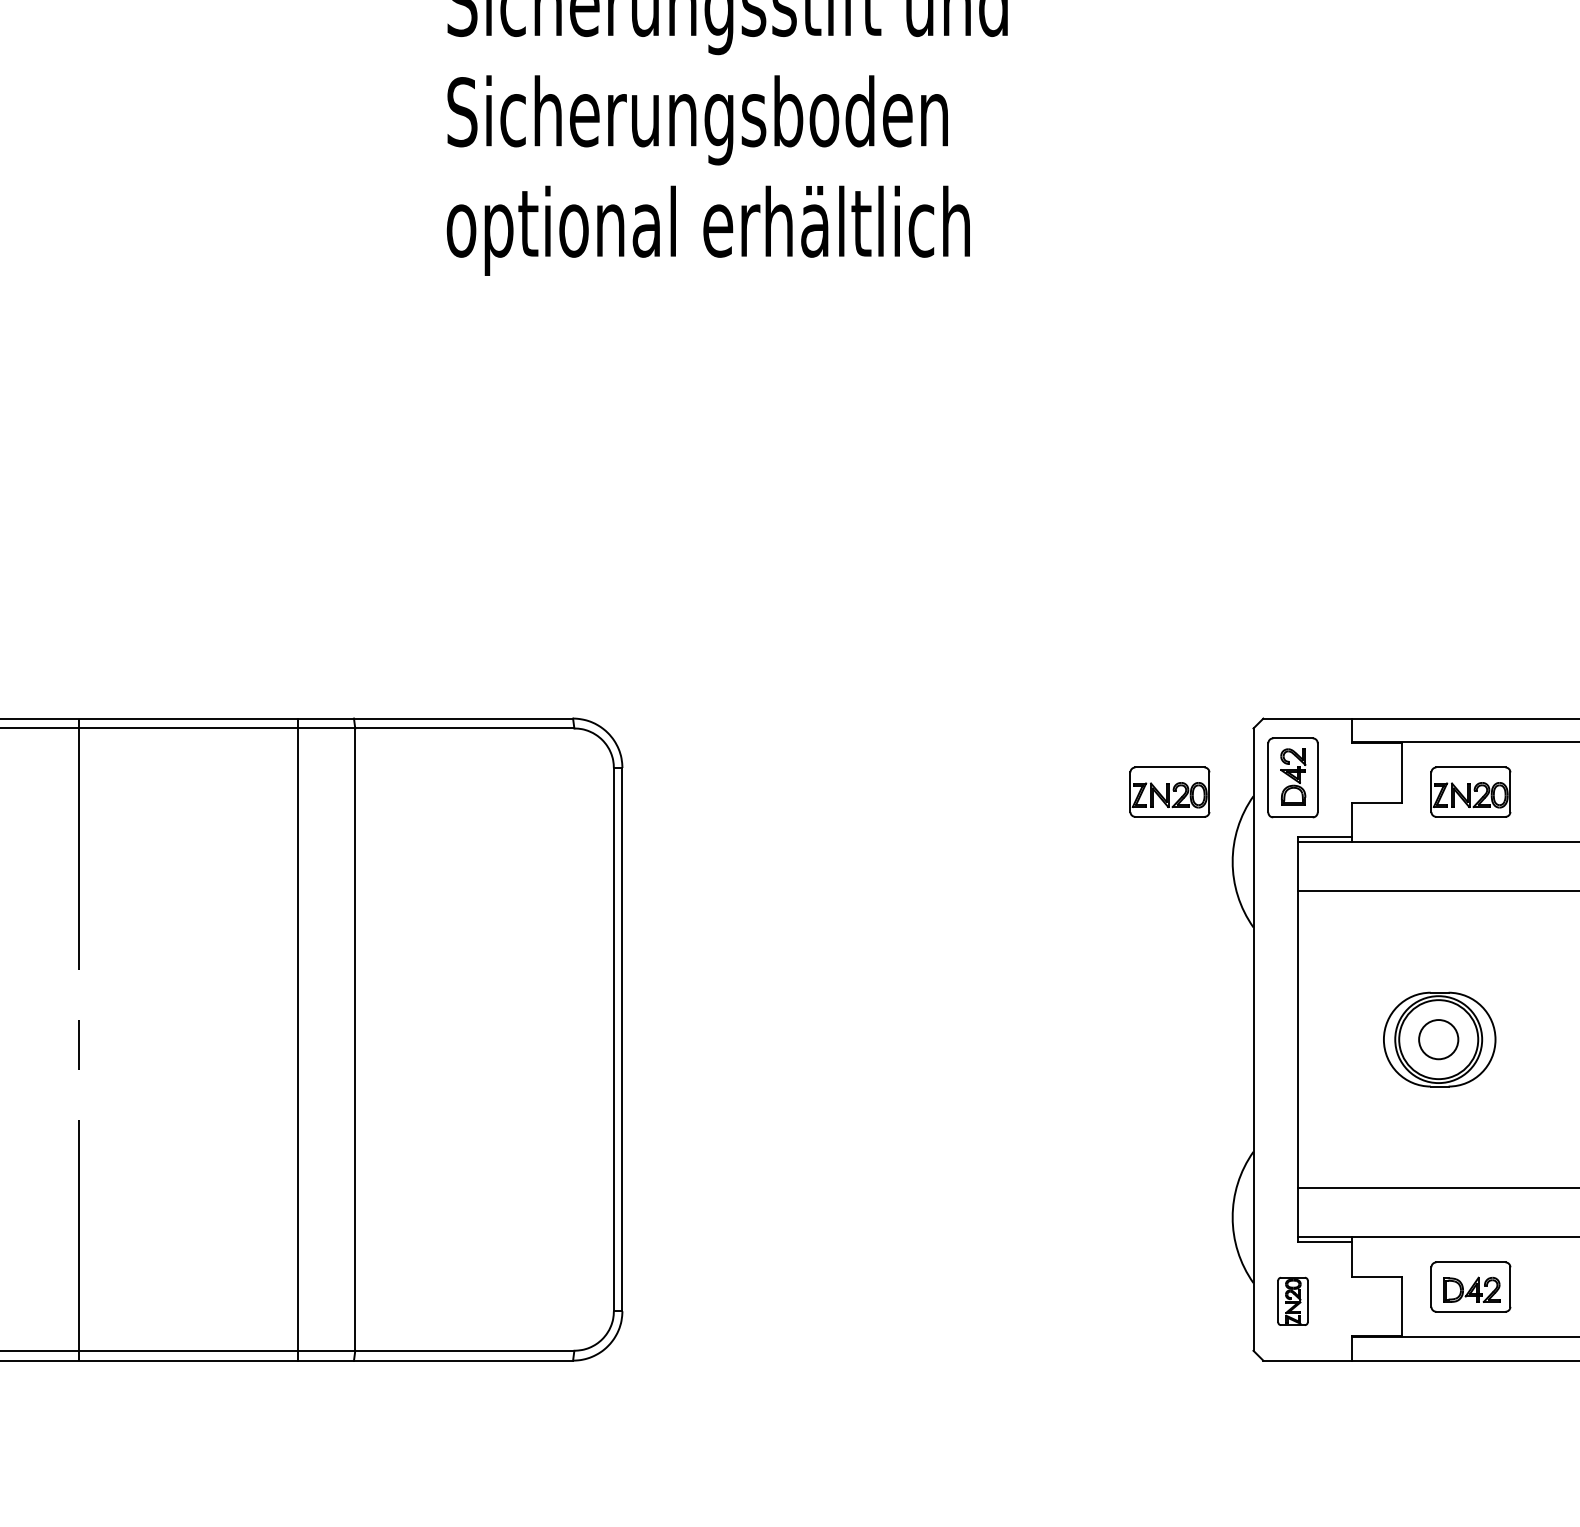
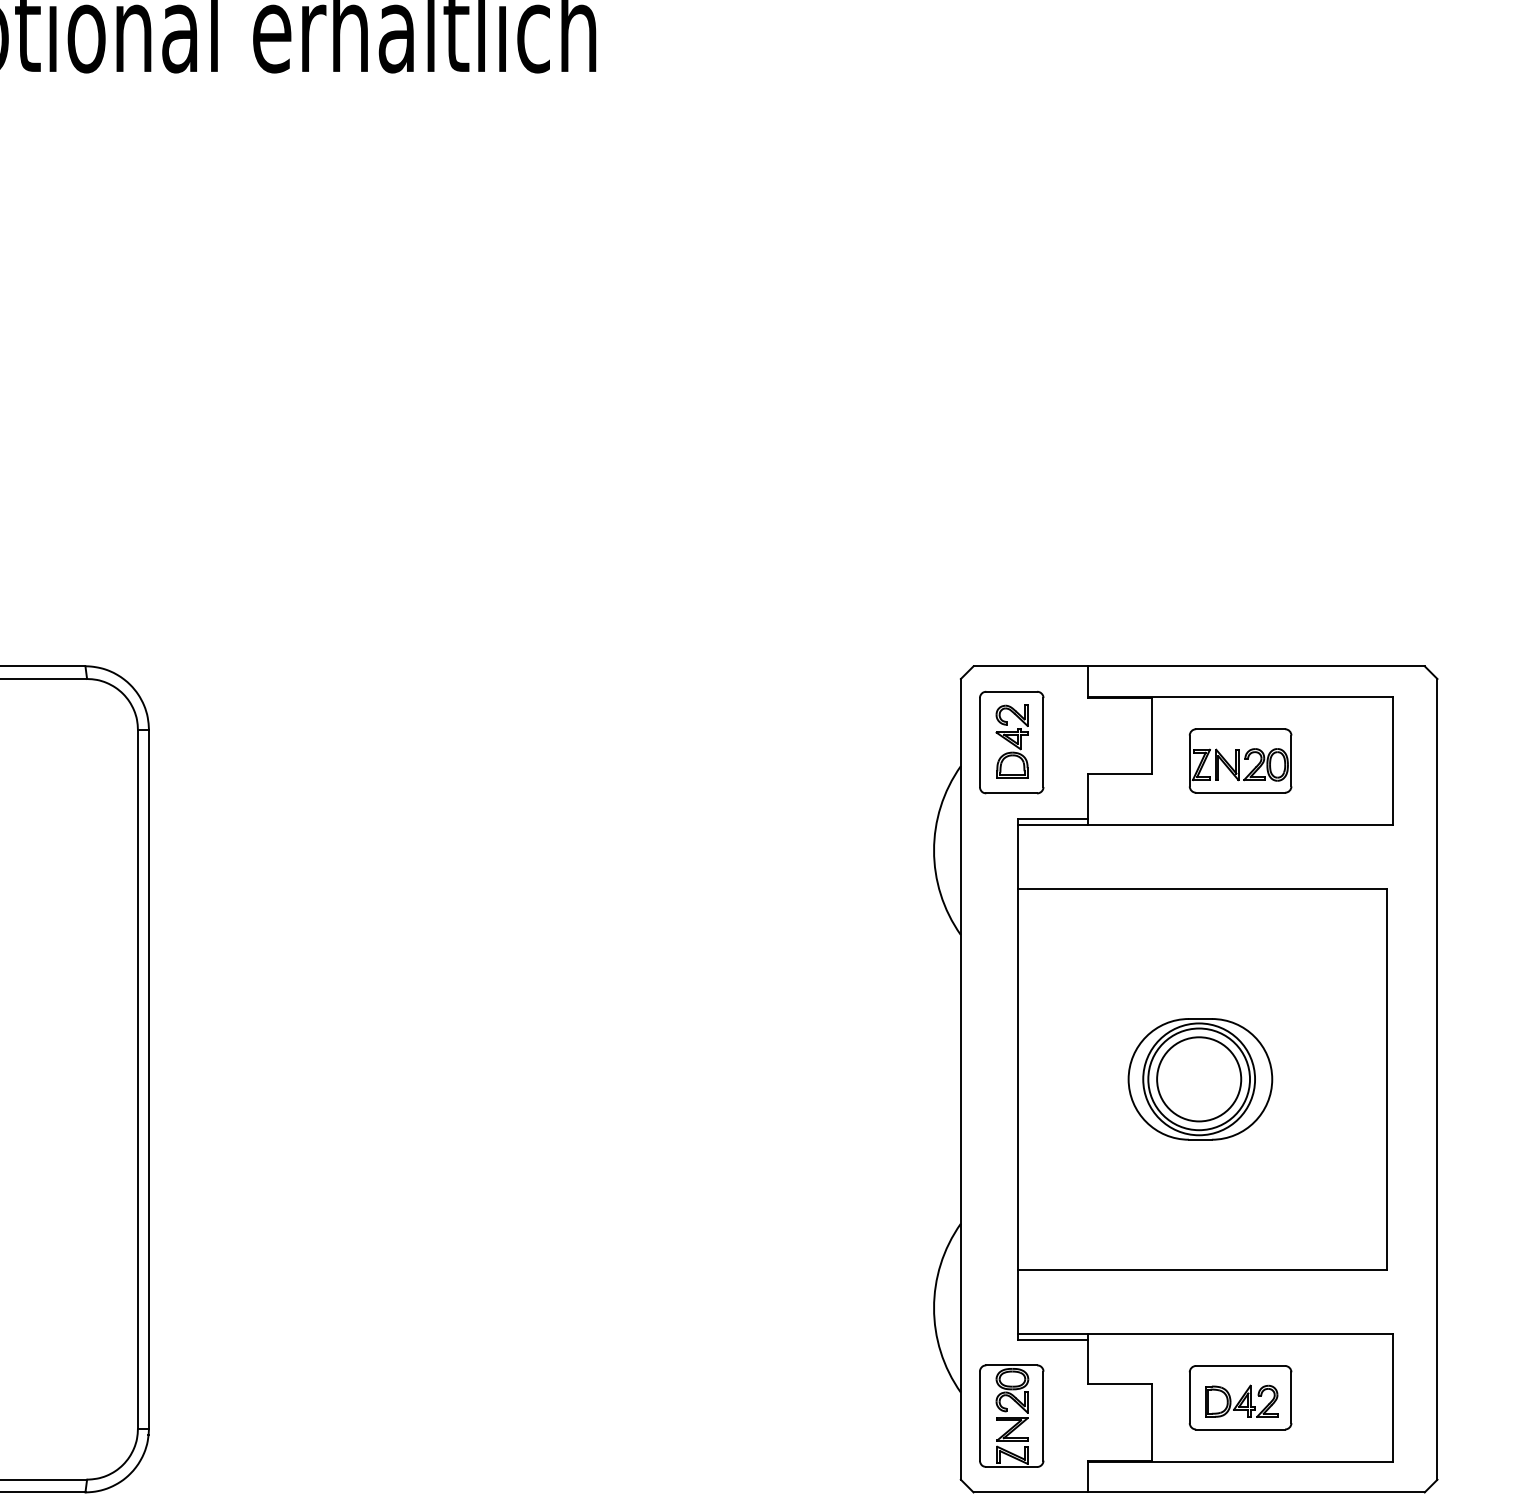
part: (1169, 791) -> (852, 760), removed
circle: (1438, 1039) -> (1198, 1079), size x1.67
part: (1292, 1301) -> (1011, 1416), size x1.67

